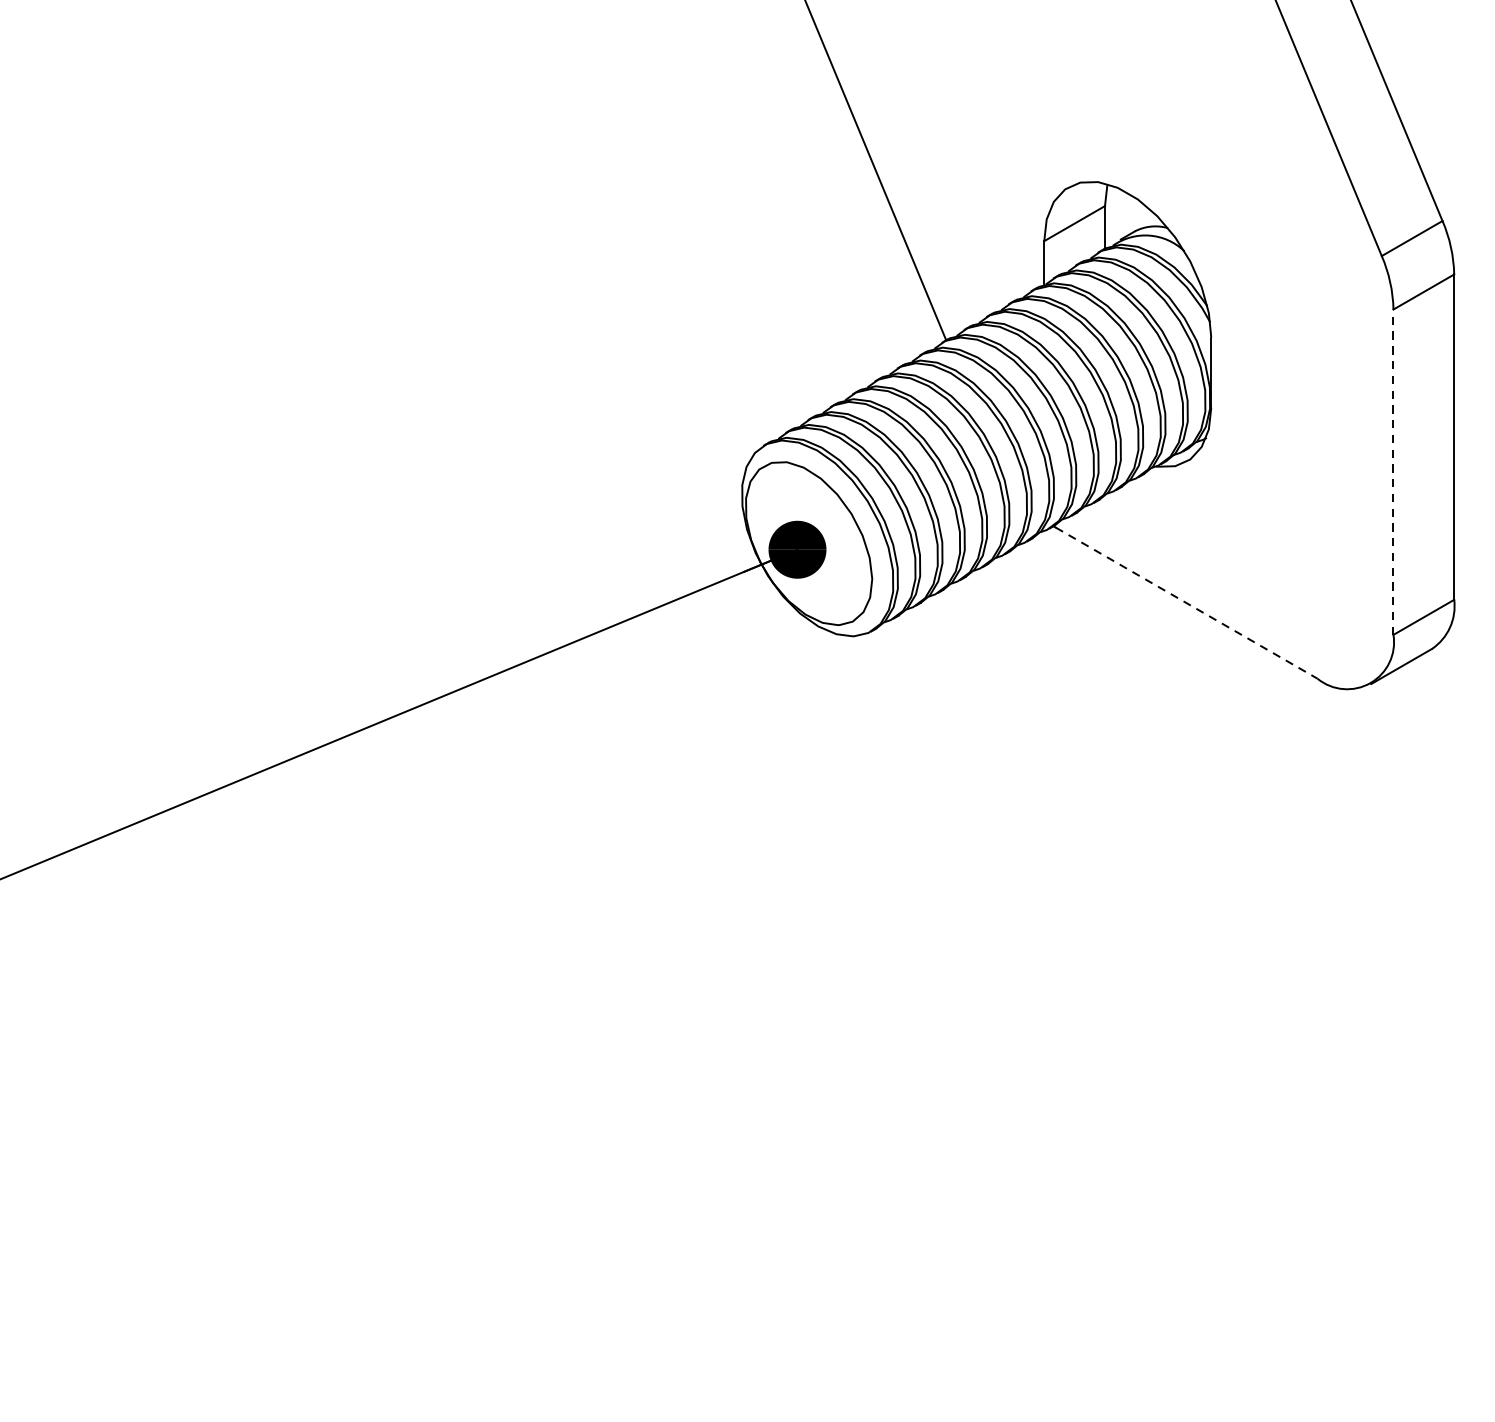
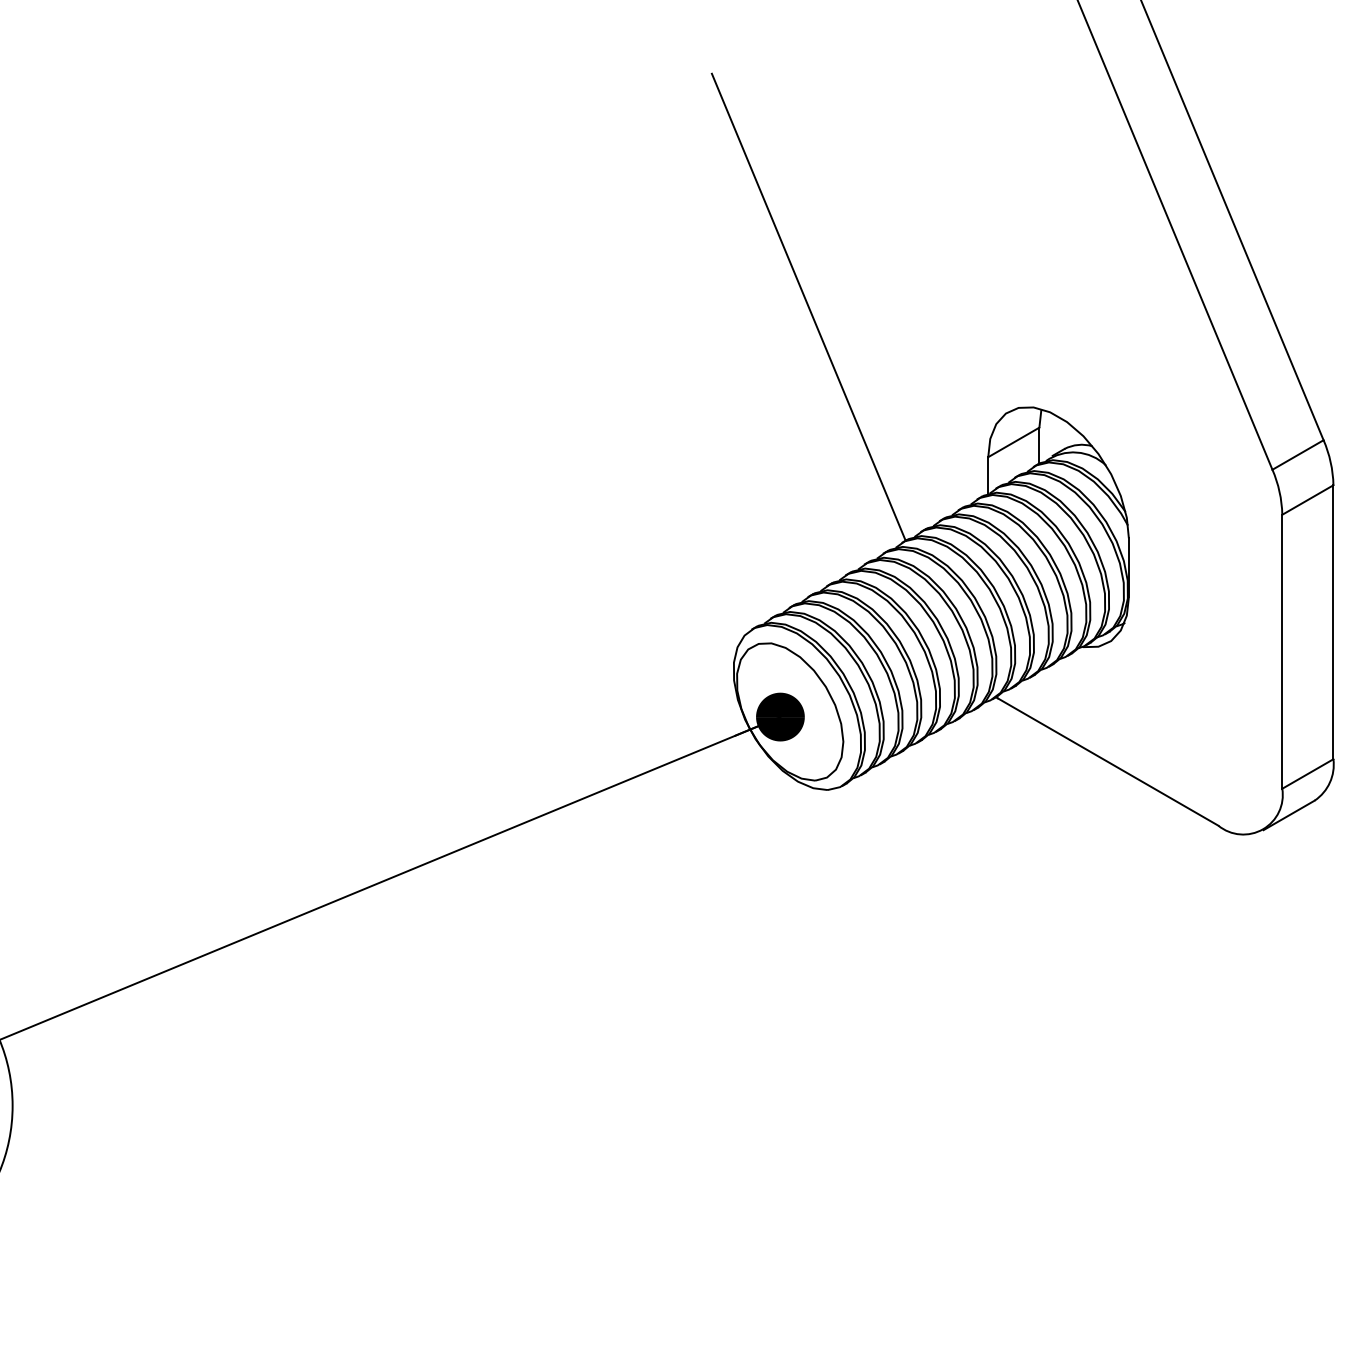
line: (1393, 471) -> (1282, 651), dashed -> solid
line: (1187, 603) -> (1108, 762), dashed -> solid

